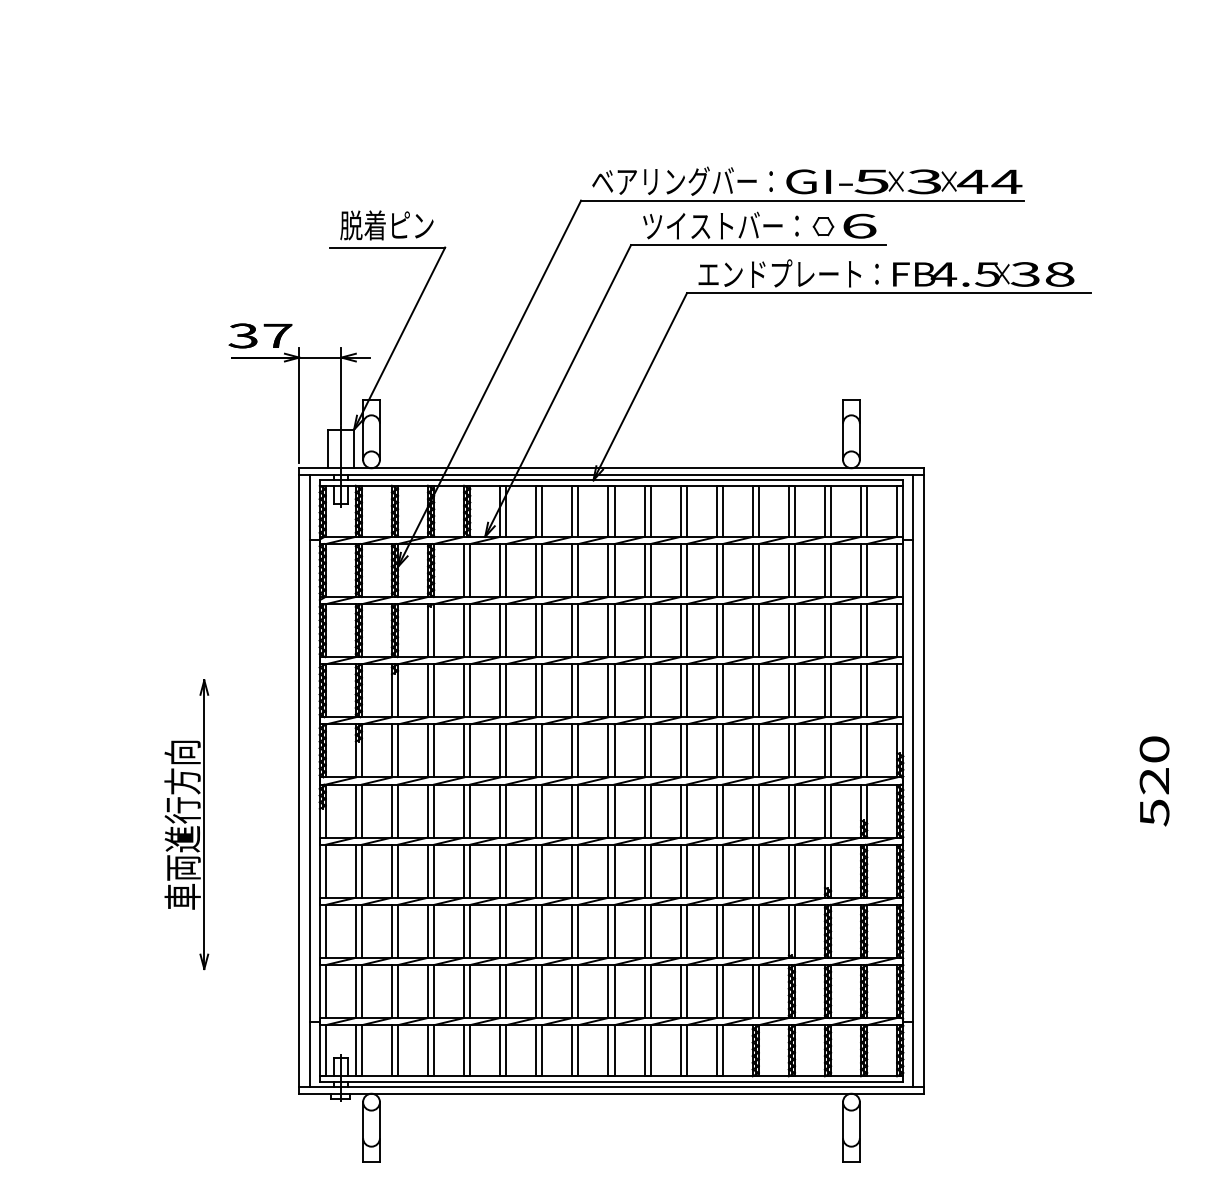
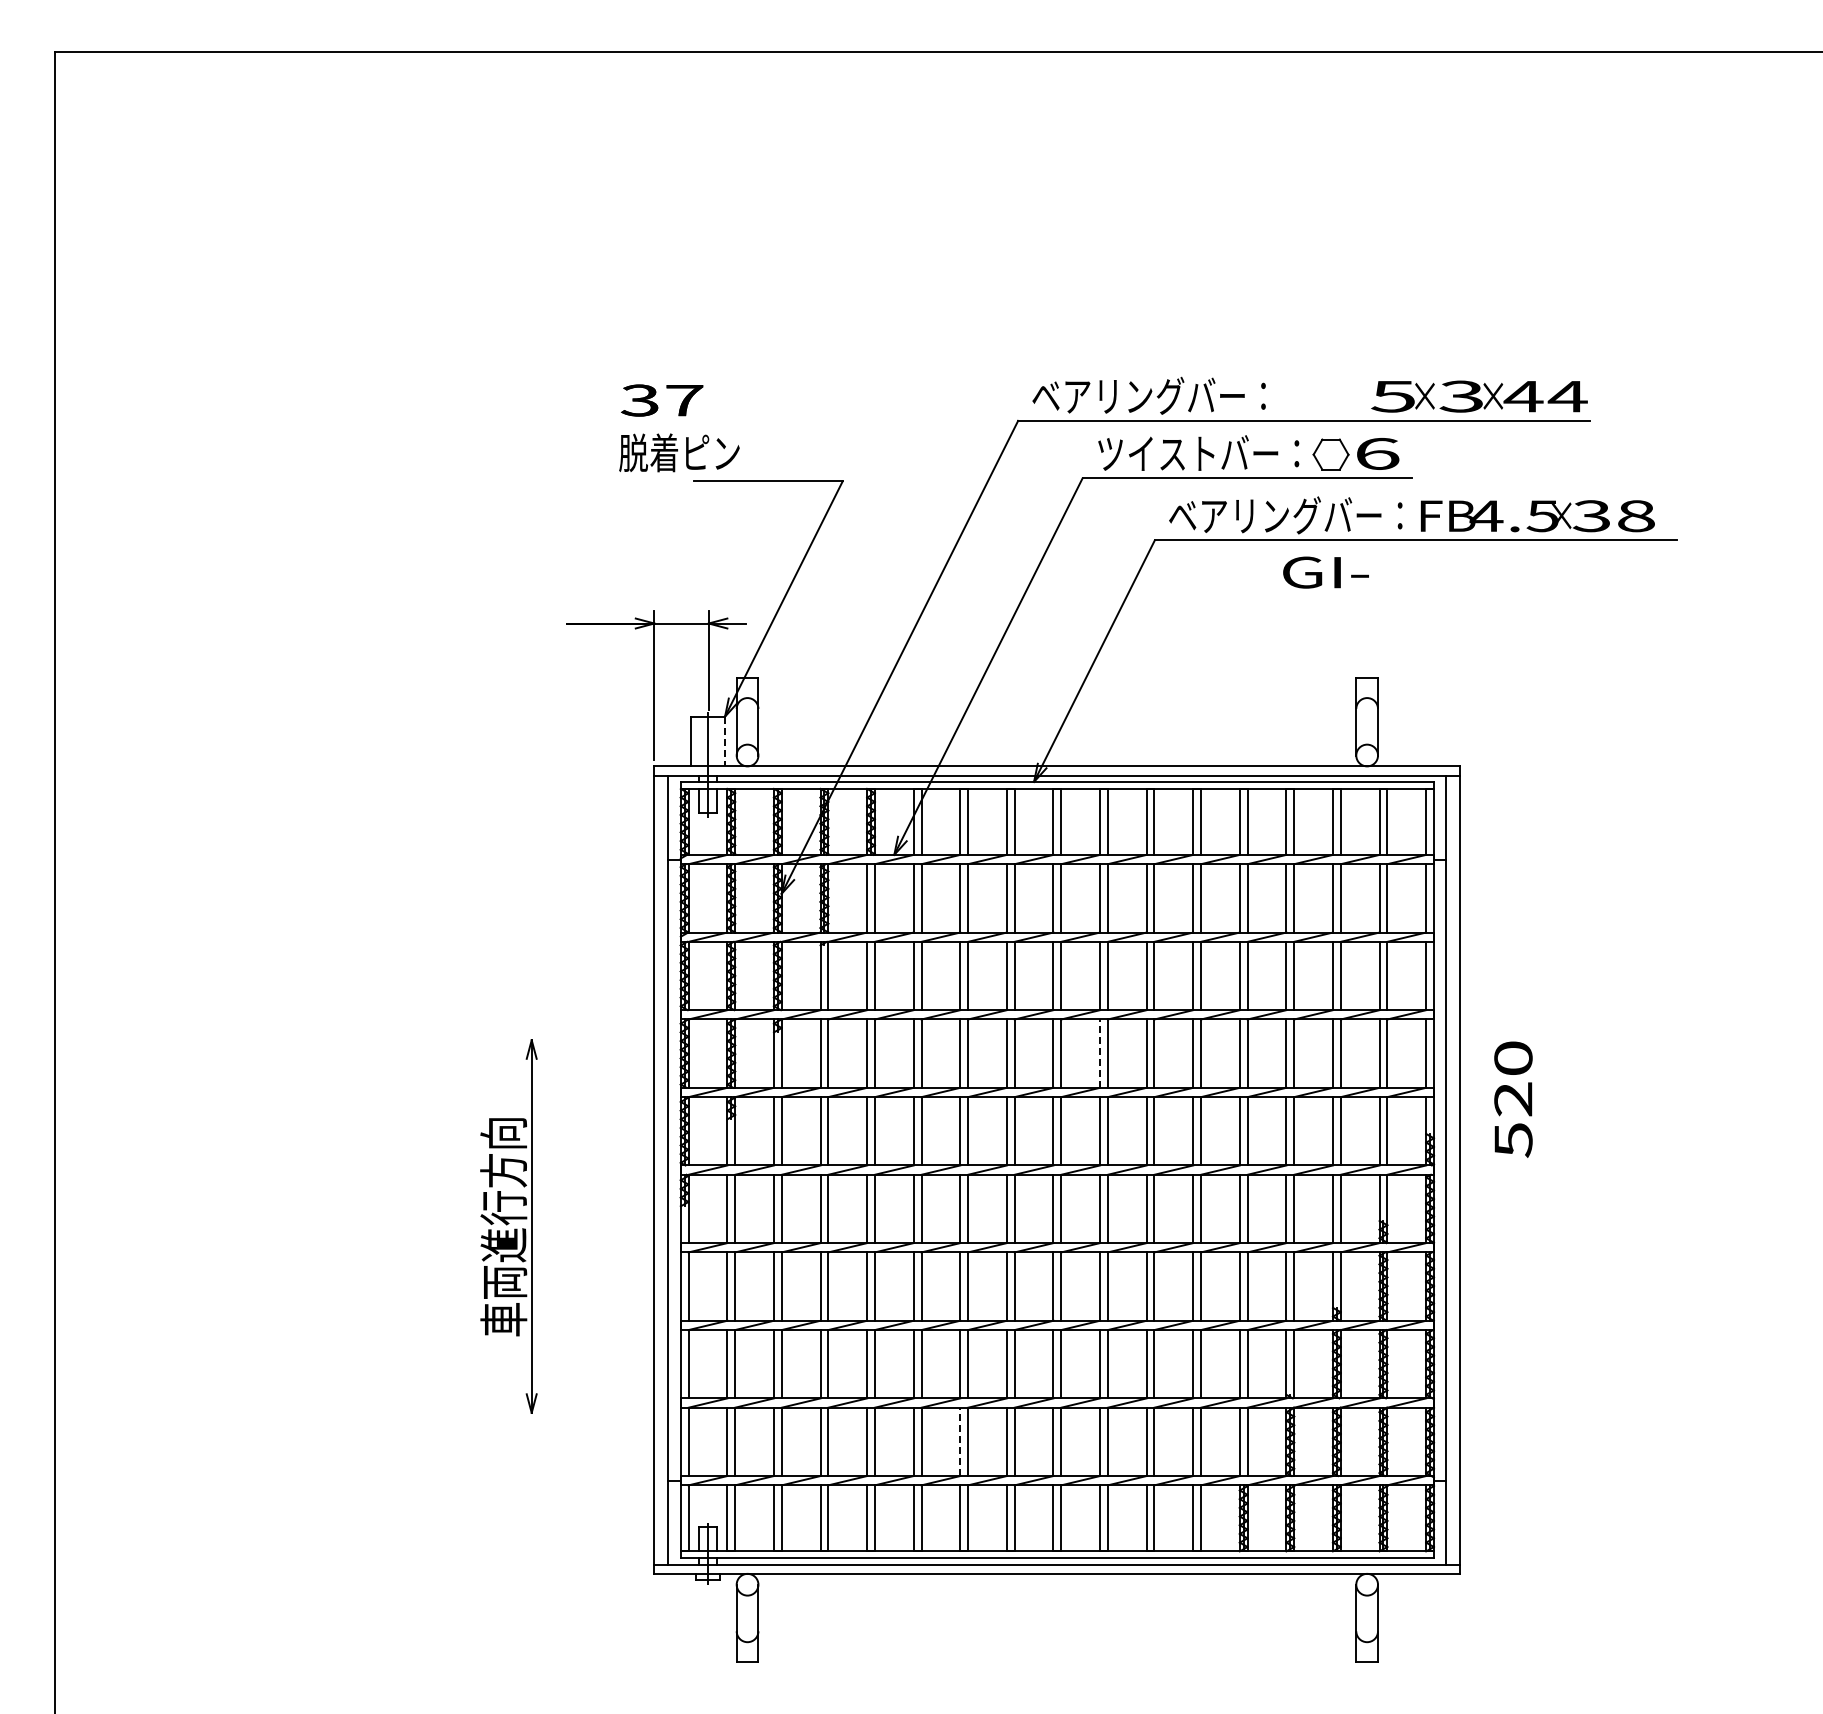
text: (819, 181) -> (1325, 572), moved
text: (386, 225) -> (679, 452), moved
part: (823, 226) -> (1330, 454), size x1.4
text: (780, 273) -> (1275, 515), エンドプレート： -> ベアリングバー：
text: (260, 335) -> (662, 400), moved
line: (354, 448) -> (725, 741), solid -> dashed
line: (644, 690) -> (1100, 1053), solid -> dashed
text: (1154, 781) -> (1513, 1099), moved
line: (536, 991) -> (960, 1441), solid -> dashed

